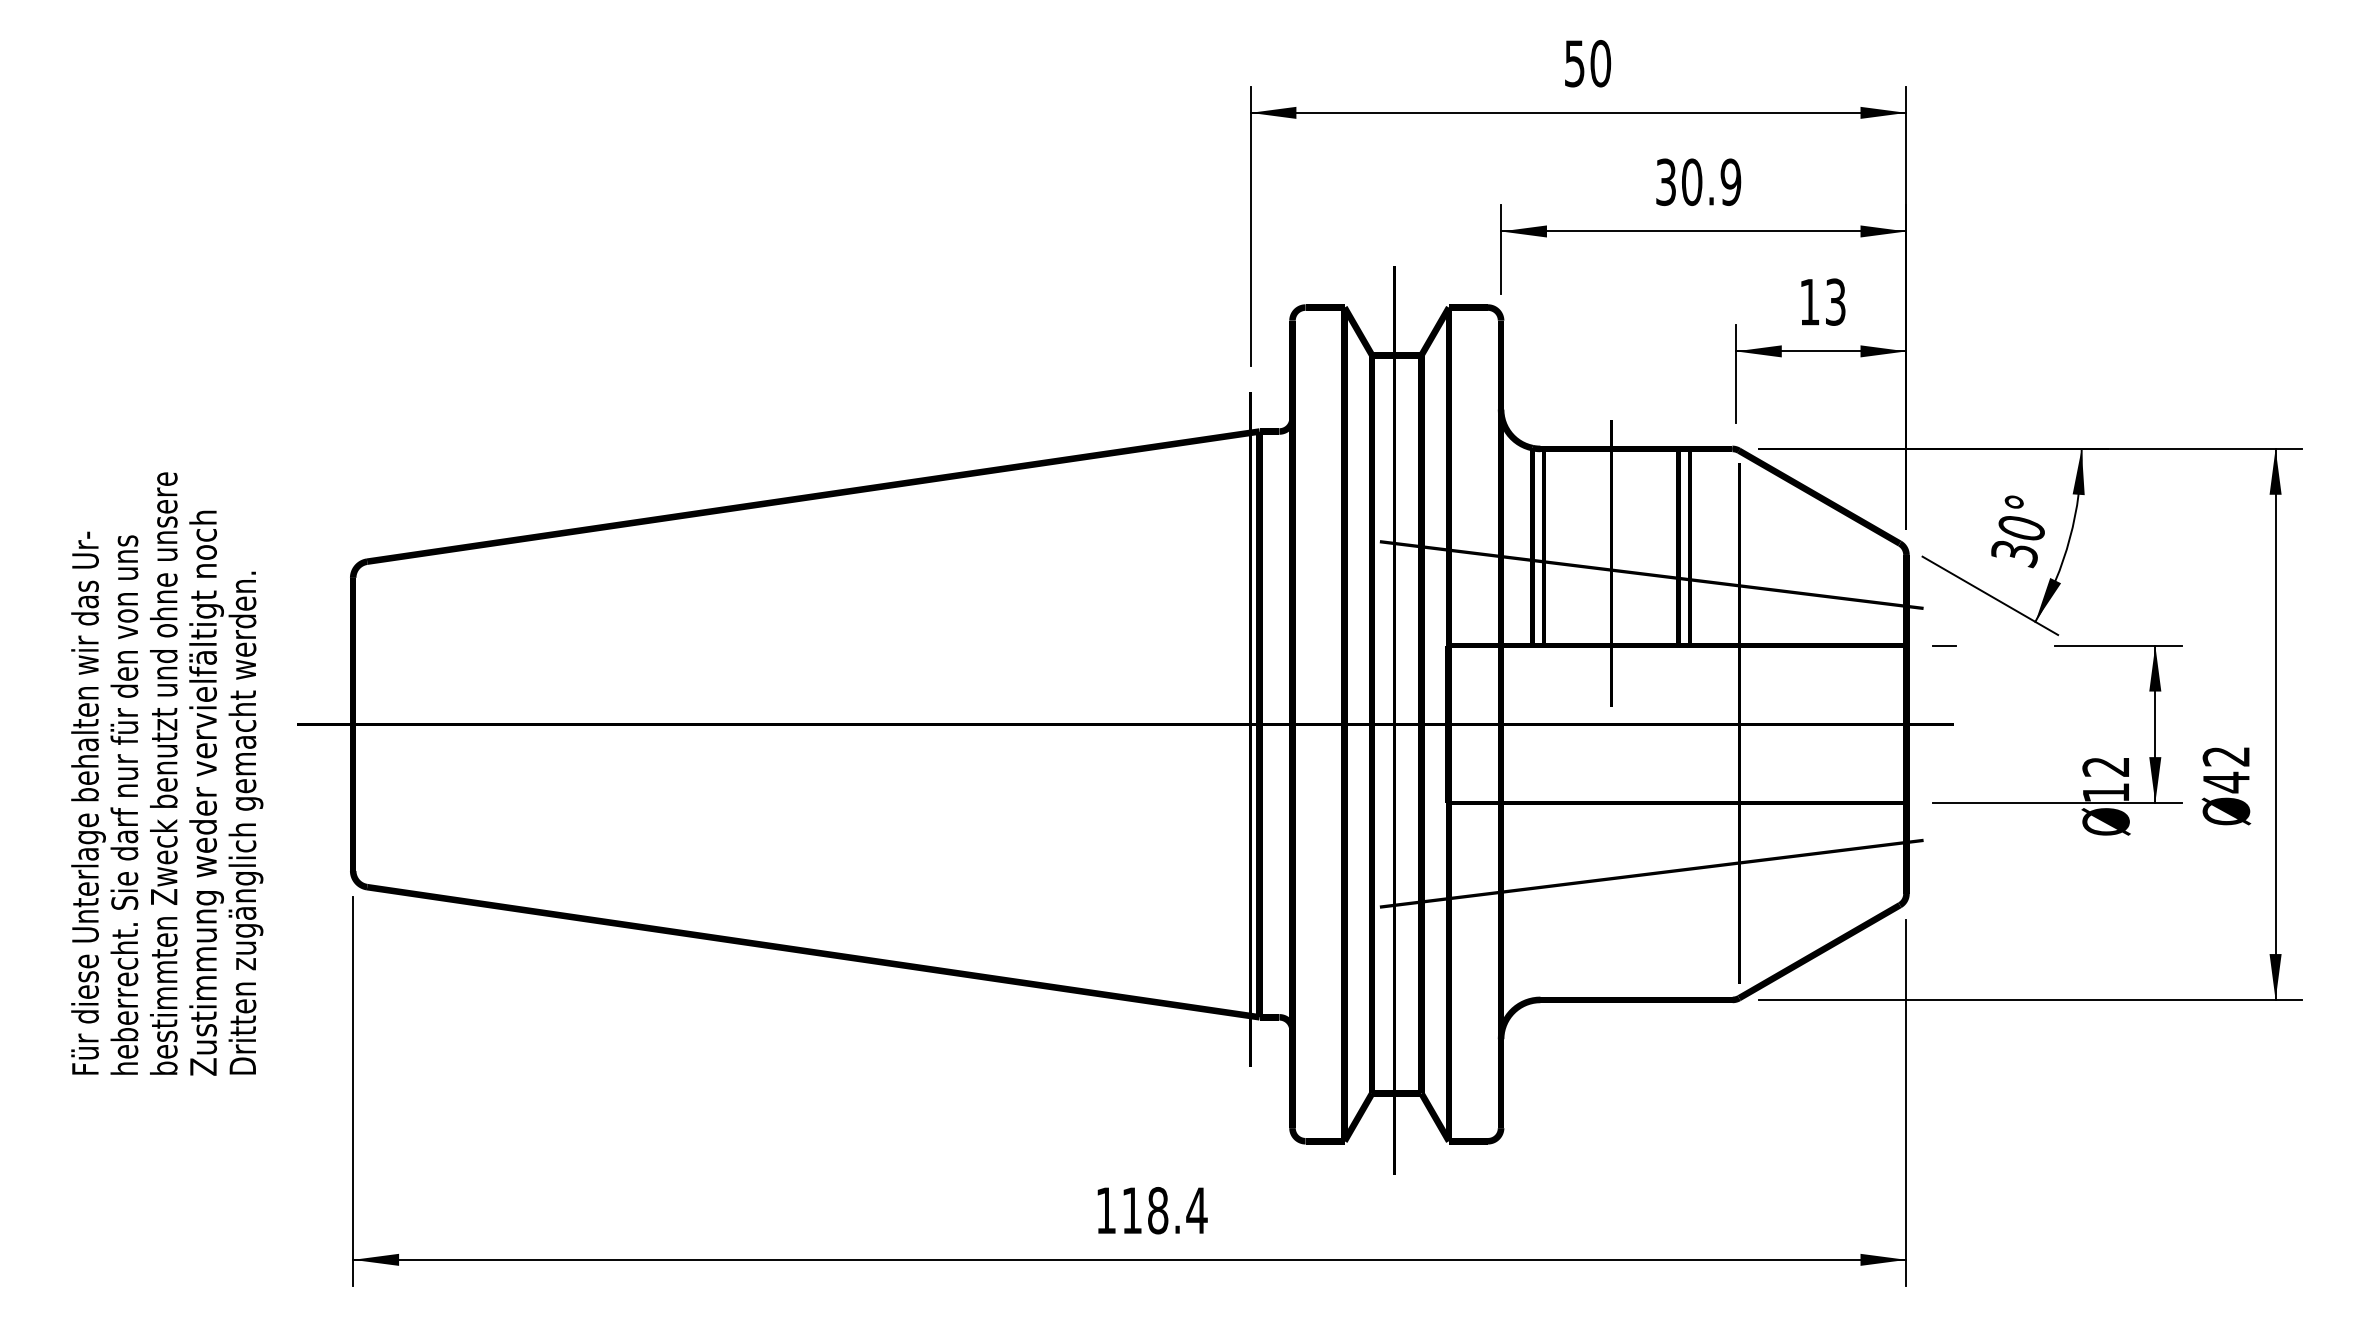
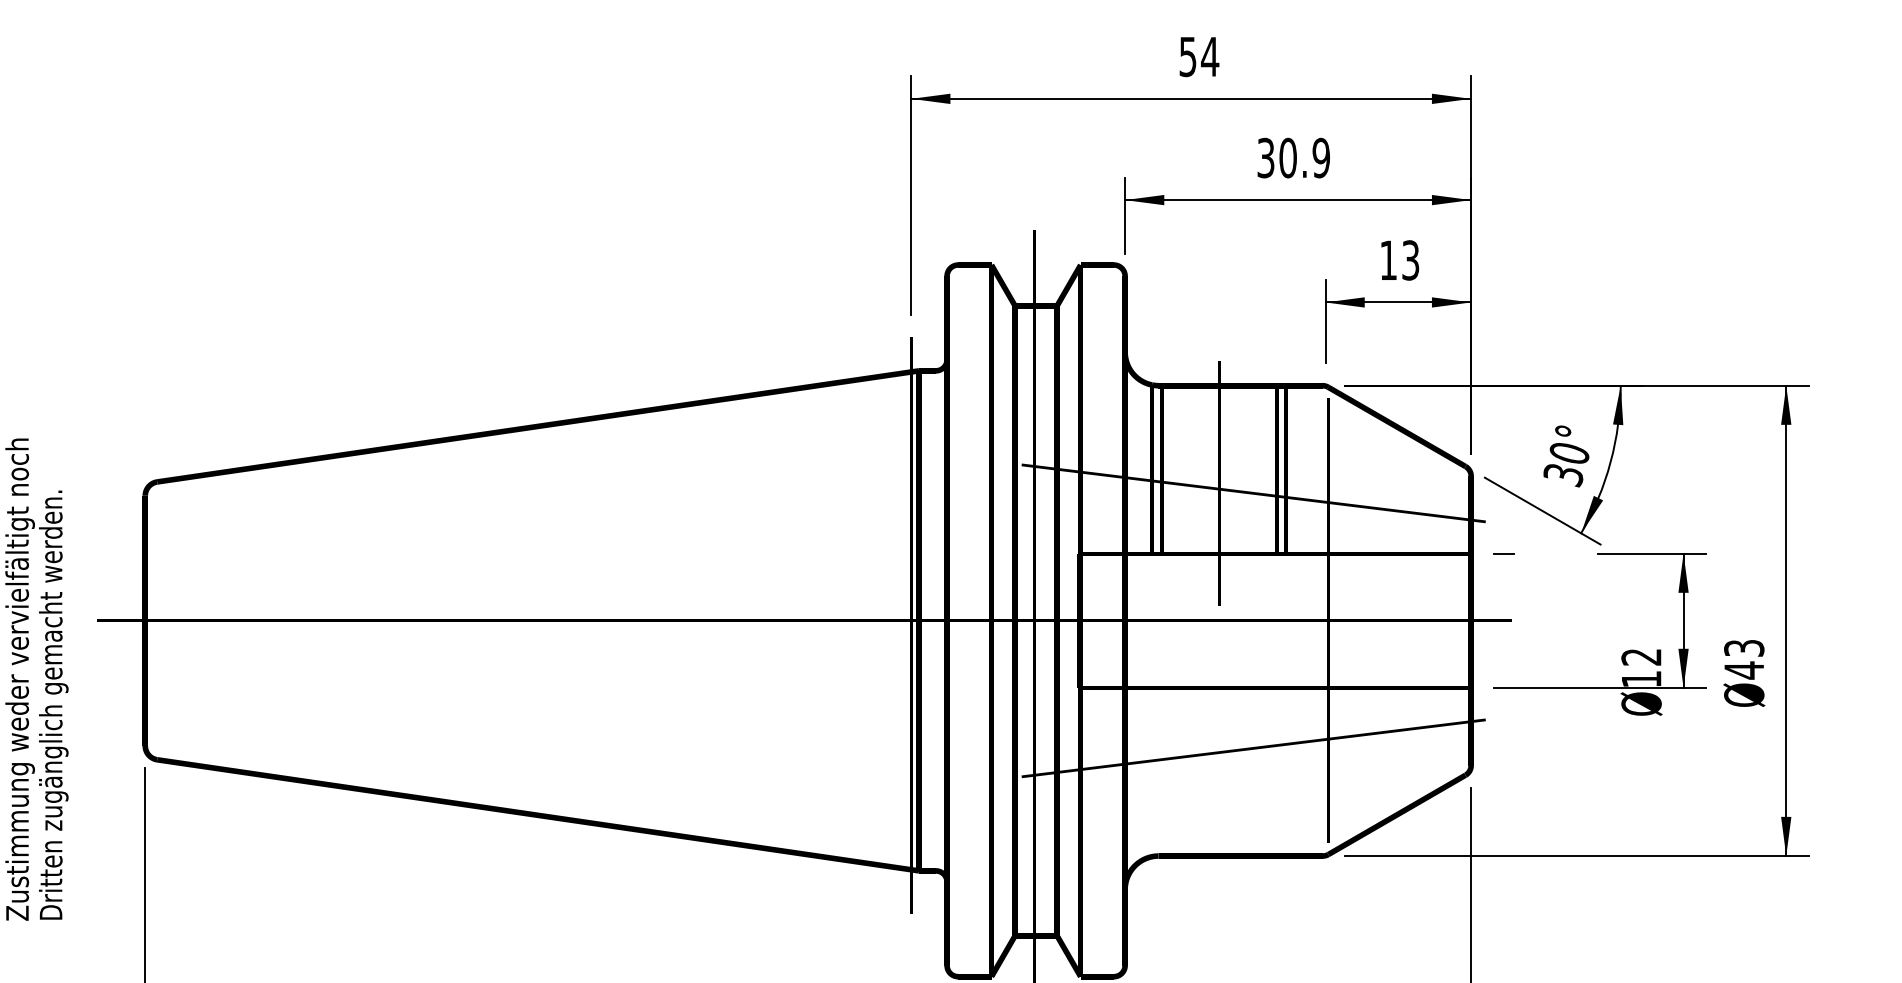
text: (1600, 63) -> (1209, 56), 50 -> 54
text: (2226, 756) -> (1744, 648), 42 -> 43

